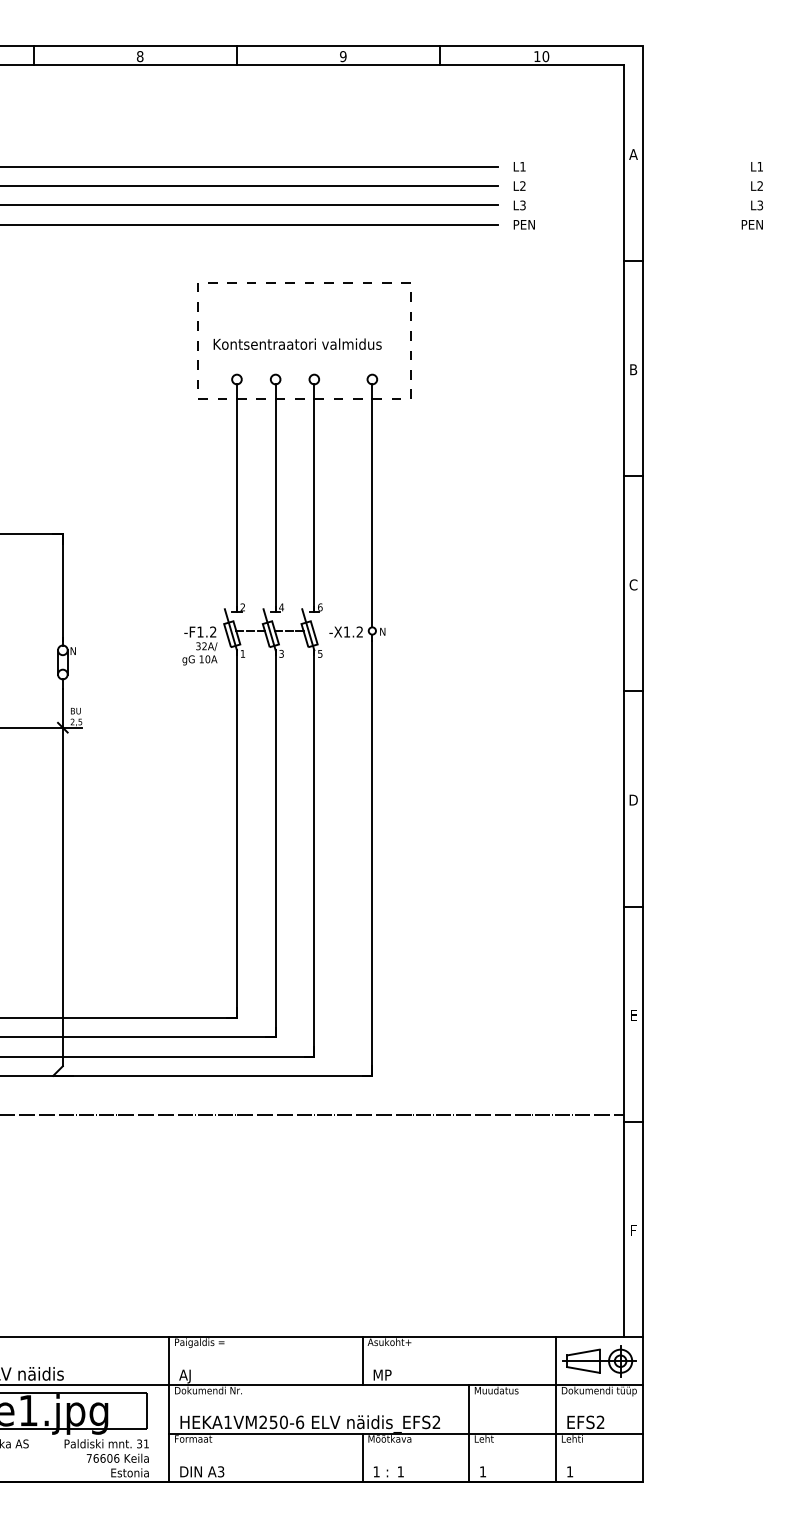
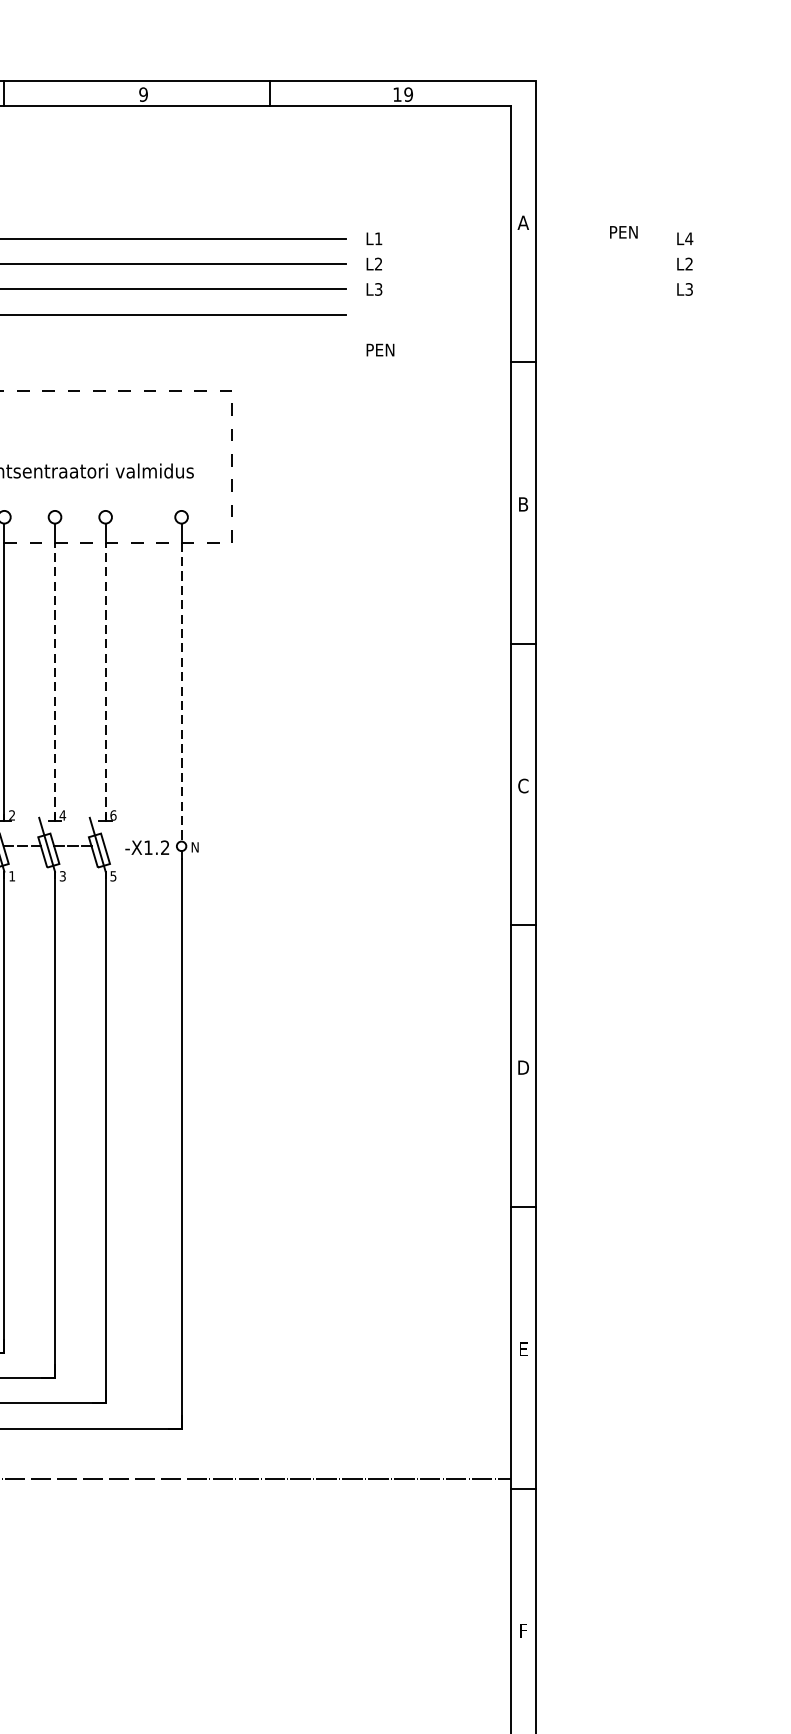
text: (545, 56) -> (408, 94), 10 -> 19
text: (760, 166) -> (689, 238), L1 -> L4
text: (523, 224) -> (379, 349), moved
text: (751, 224) -> (622, 231), moved
line: (275, 504) -> (54, 680), solid -> dashed
line: (314, 504) -> (105, 680), solid -> dashed
line: (372, 513) -> (181, 692), solid -> dashed

